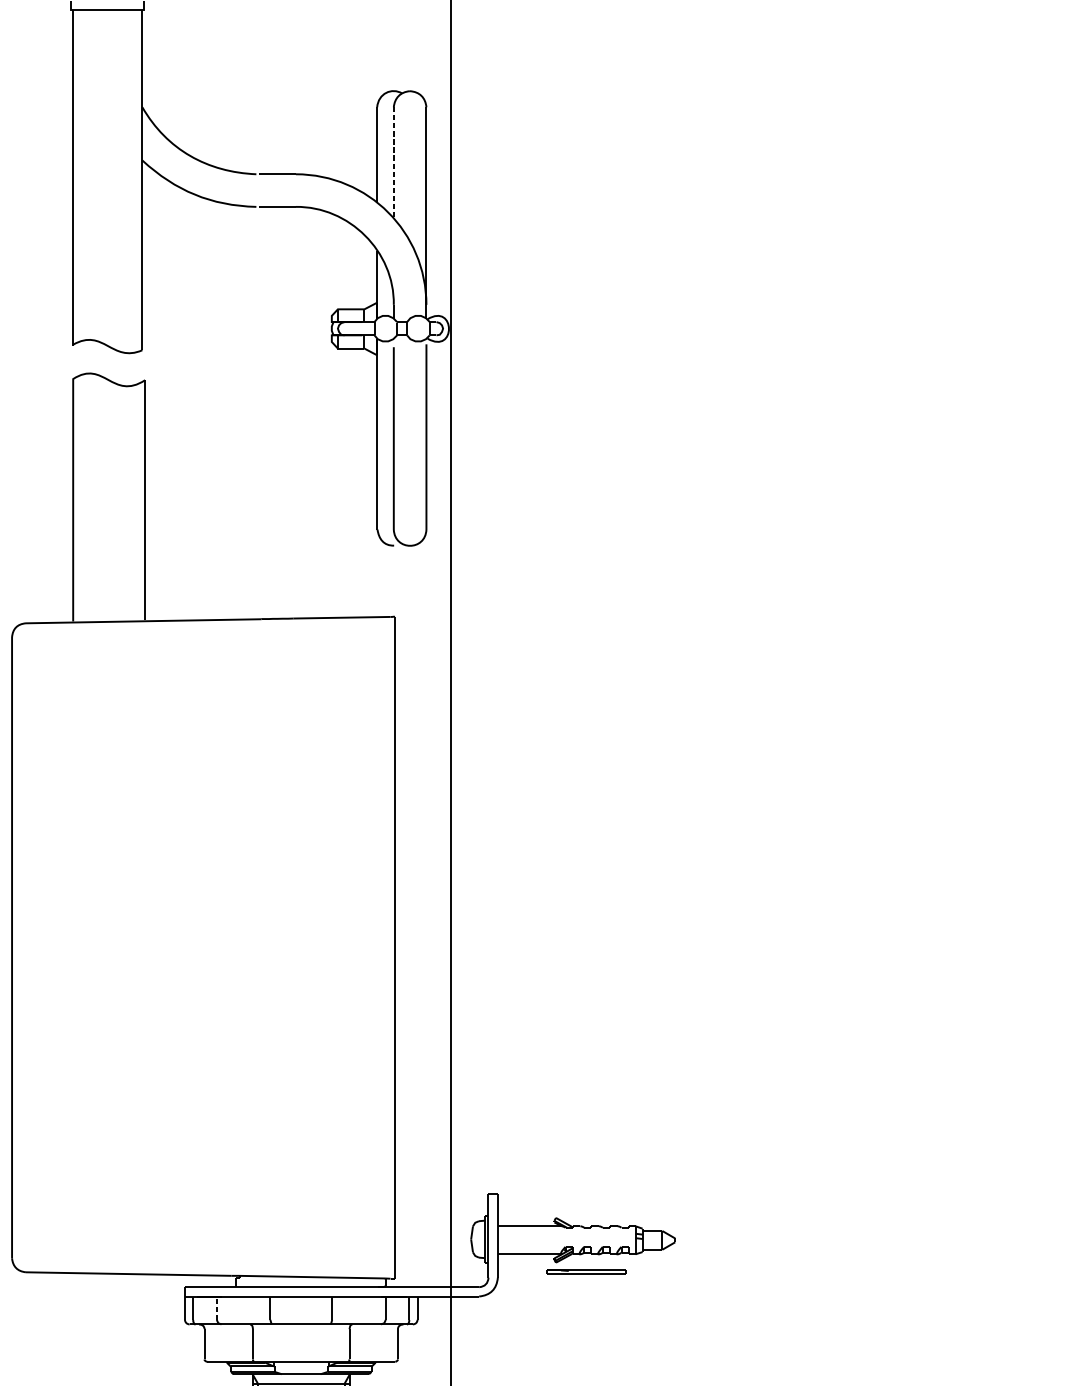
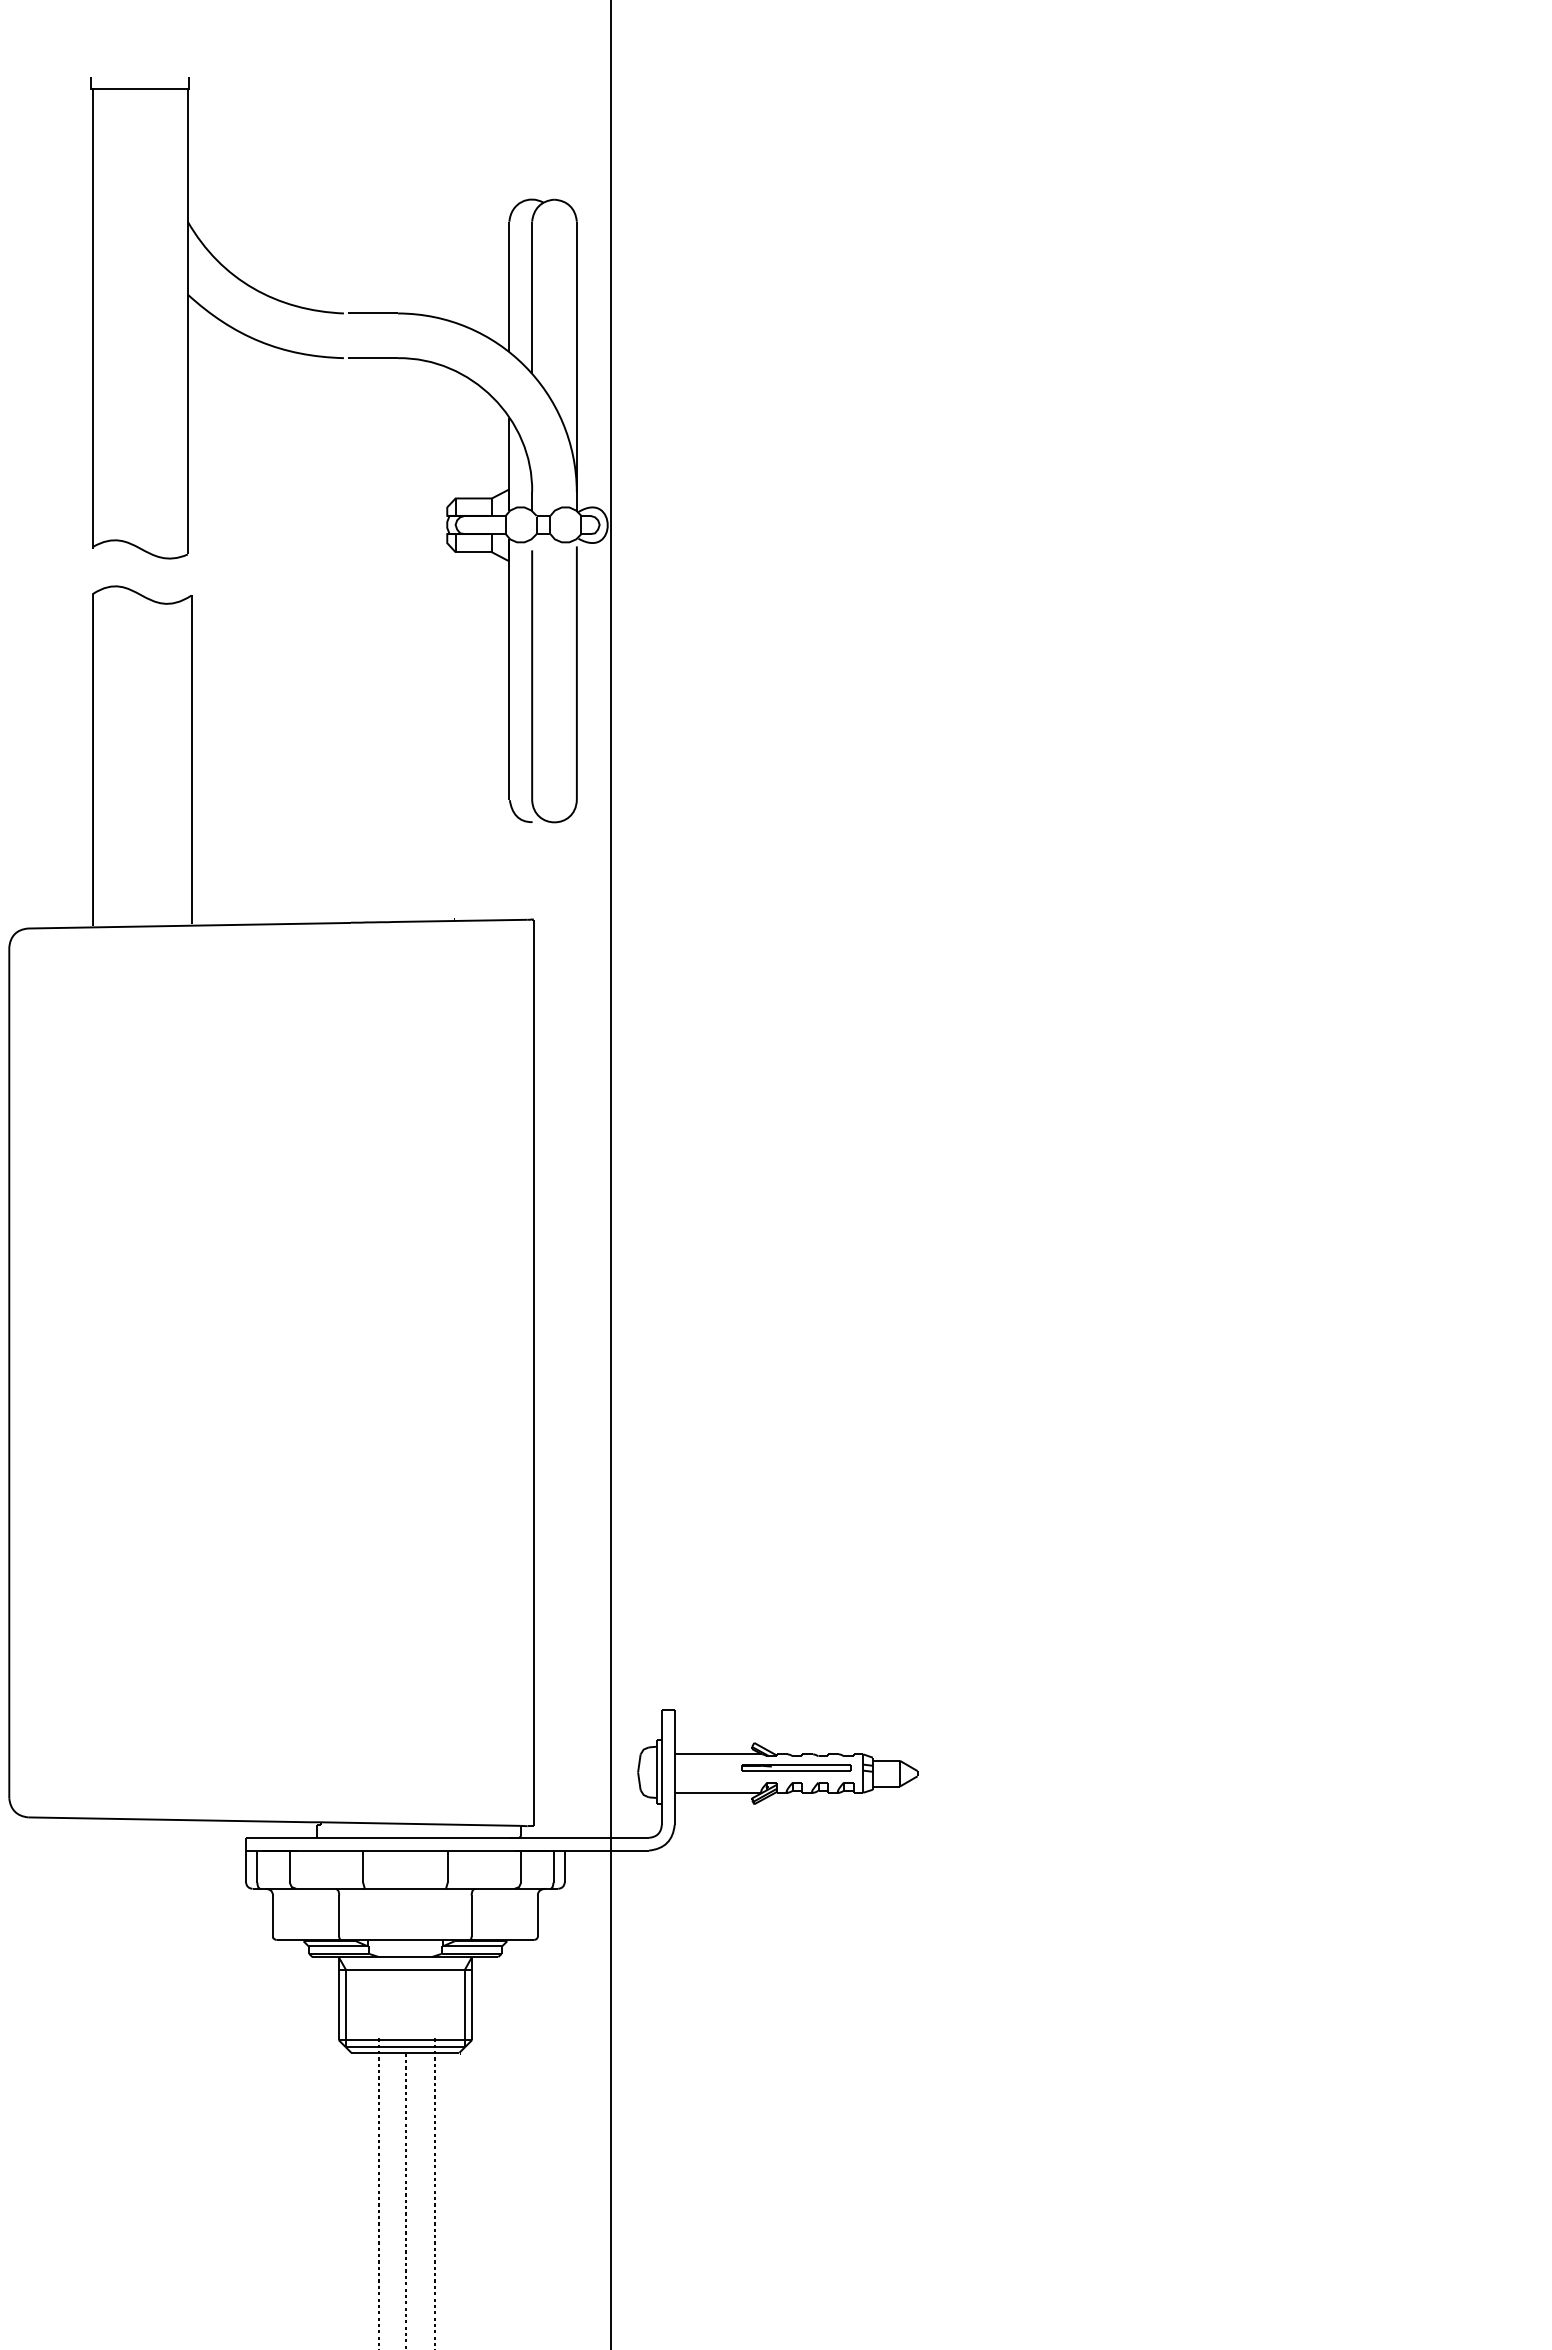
line: (394, 163) -> (532, 298), dashed -> solid
part: (586, 1271) -> (796, 1767), moved
line: (216, 1308) -> (289, 1866), dashed -> solid

